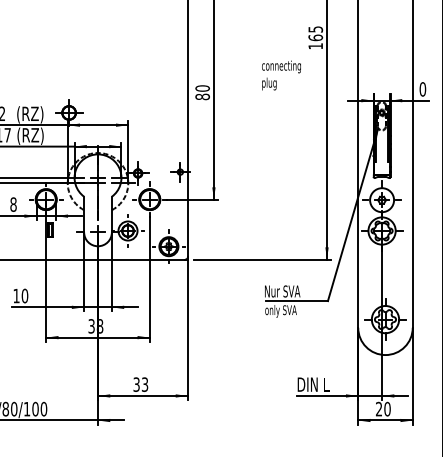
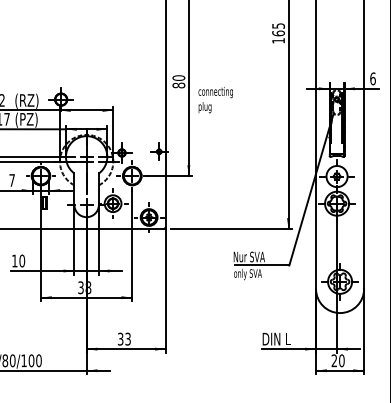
text: (281, 75) -> (215, 100), moved
text: (422, 89) -> (372, 78), 0 -> 6
text: (33, 135) -> (29, 119), (RZ) -> (PZ)
text: (13, 204) -> (12, 180), 8 -> 7

